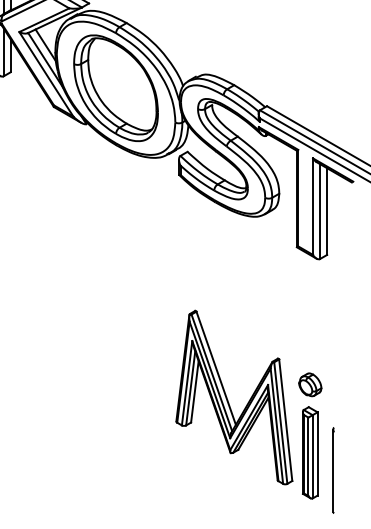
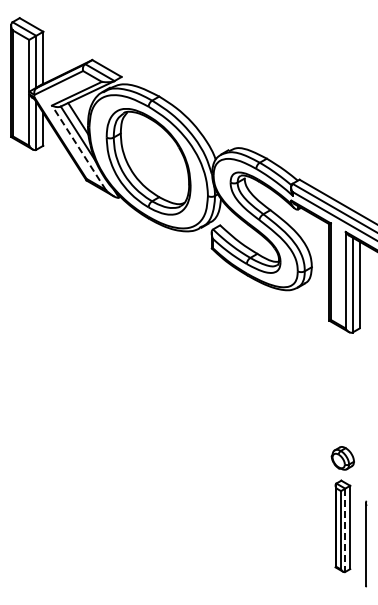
line: (45, 73) -> (78, 147), solid -> dashed
part: (227, 397) -> (260, 471), removed
line: (312, 456) -> (345, 530), solid -> dashed

